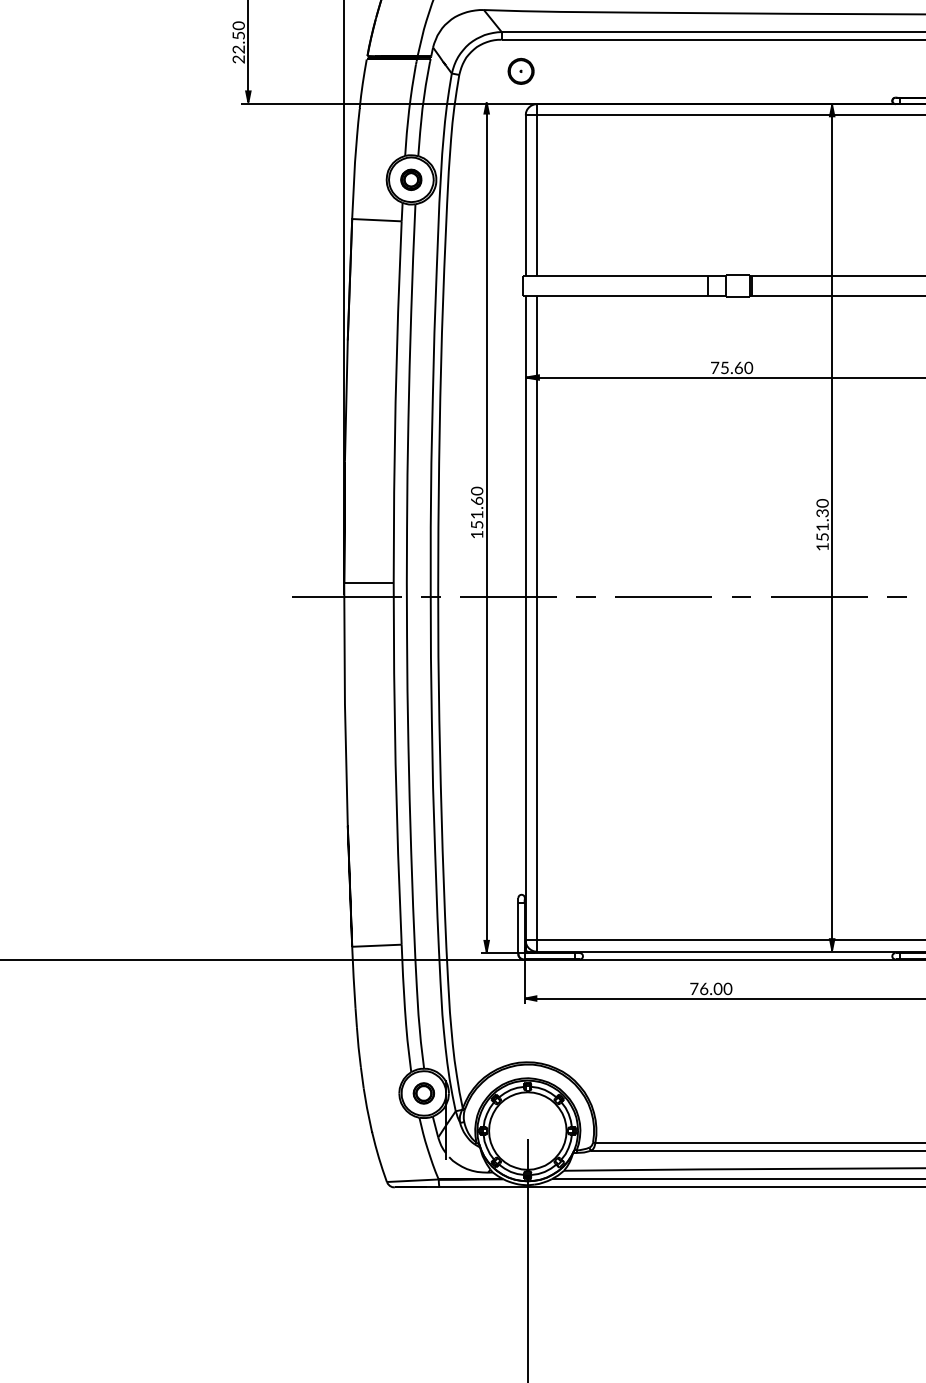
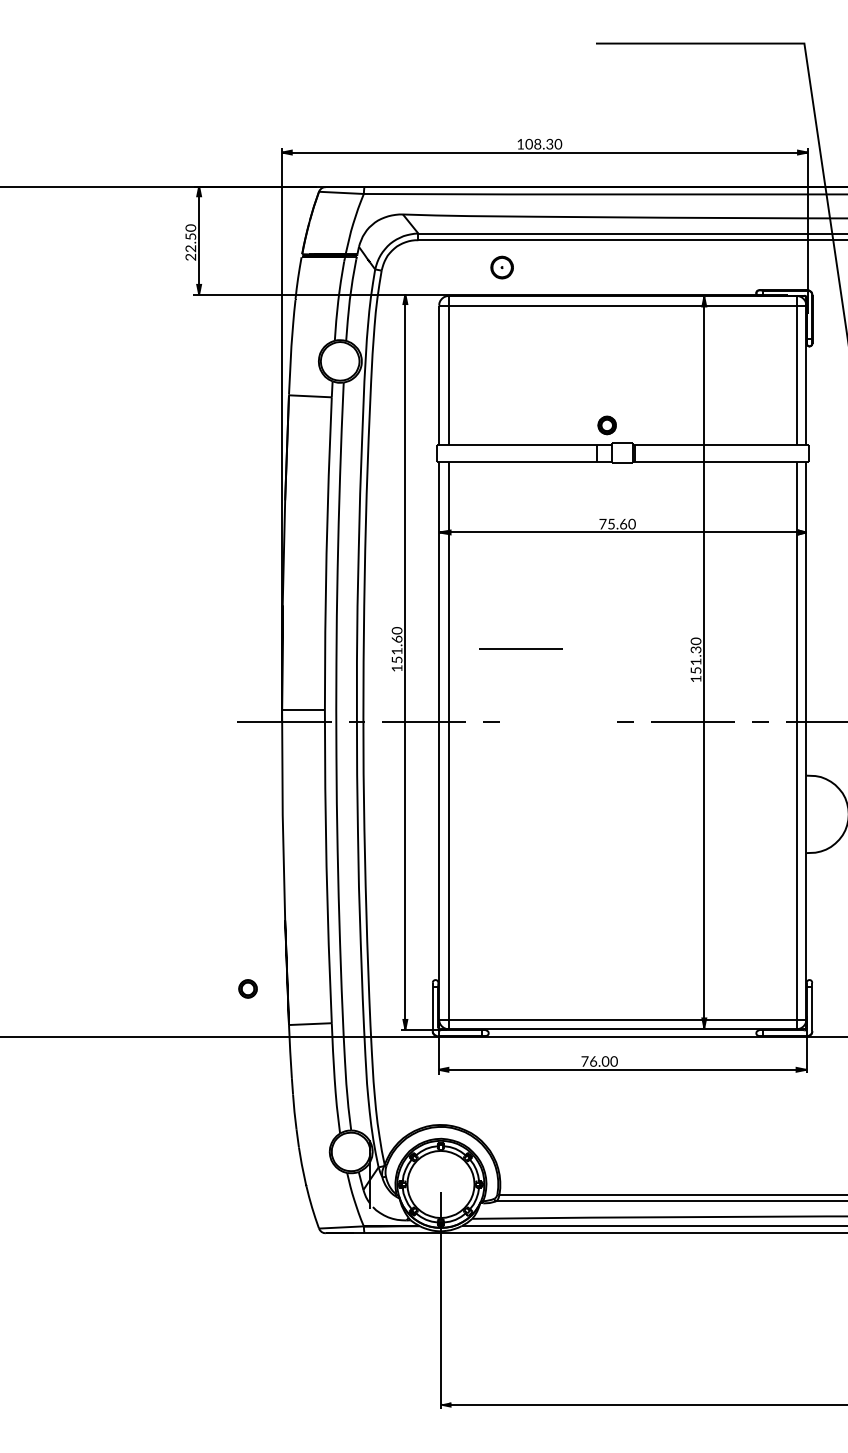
part: (520, 71) -> (501, 267), moved
part: (410, 179) -> (606, 425), moved
line: (663, 595) -> (520, 648), moved
part: (423, 1092) -> (247, 988), moved

